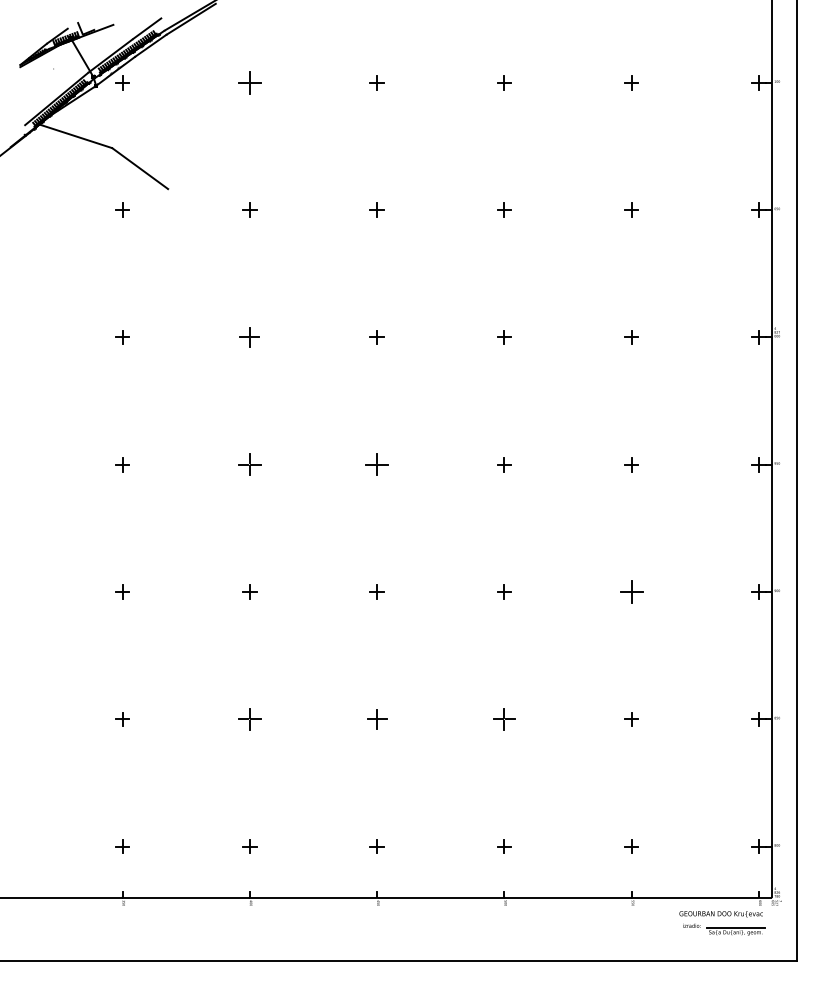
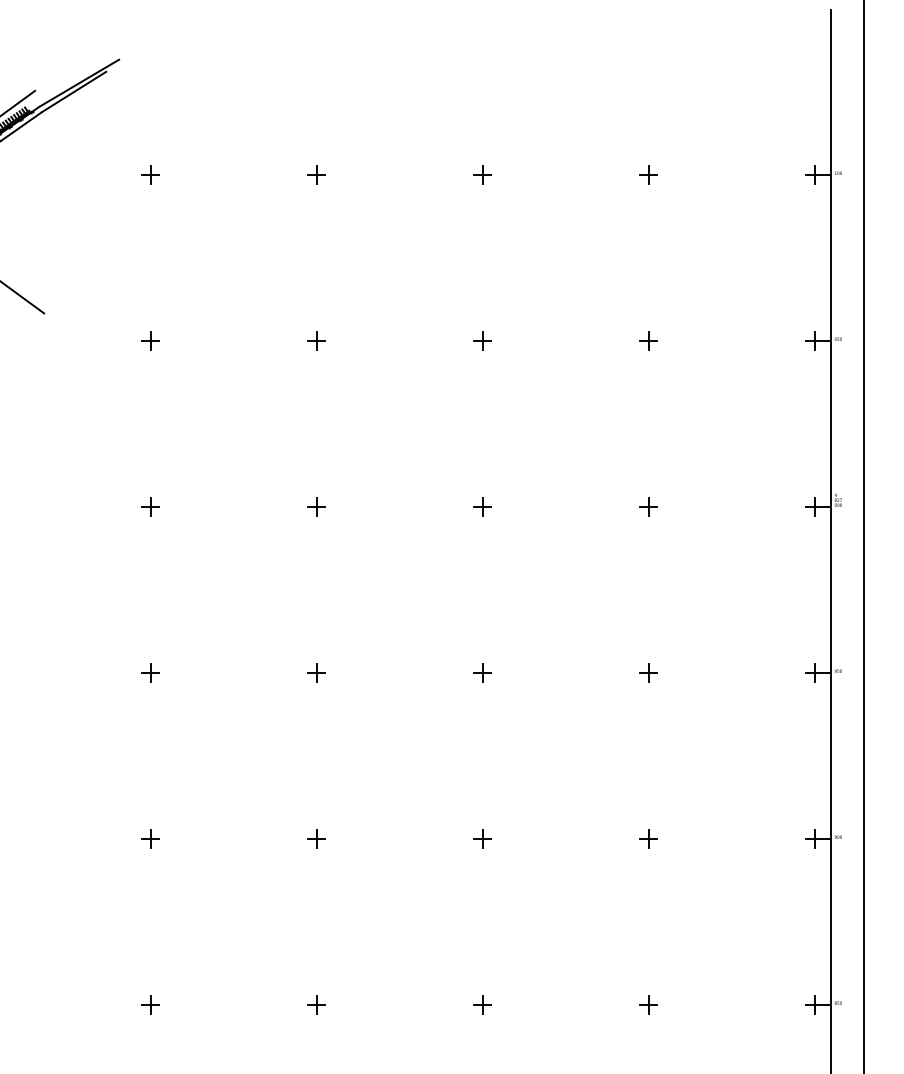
part: (249, 82) -> (150, 174), size x0.62
part: (249, 337) -> (150, 506), size x0.71
part: (249, 464) -> (150, 672), size x0.62
part: (376, 464) -> (315, 672), size x0.62
part: (631, 591) -> (648, 838), size x0.62
part: (249, 719) -> (150, 1004), size x0.62
part: (376, 719) -> (315, 1004), size x0.71
part: (504, 719) -> (482, 1004), size x0.62

